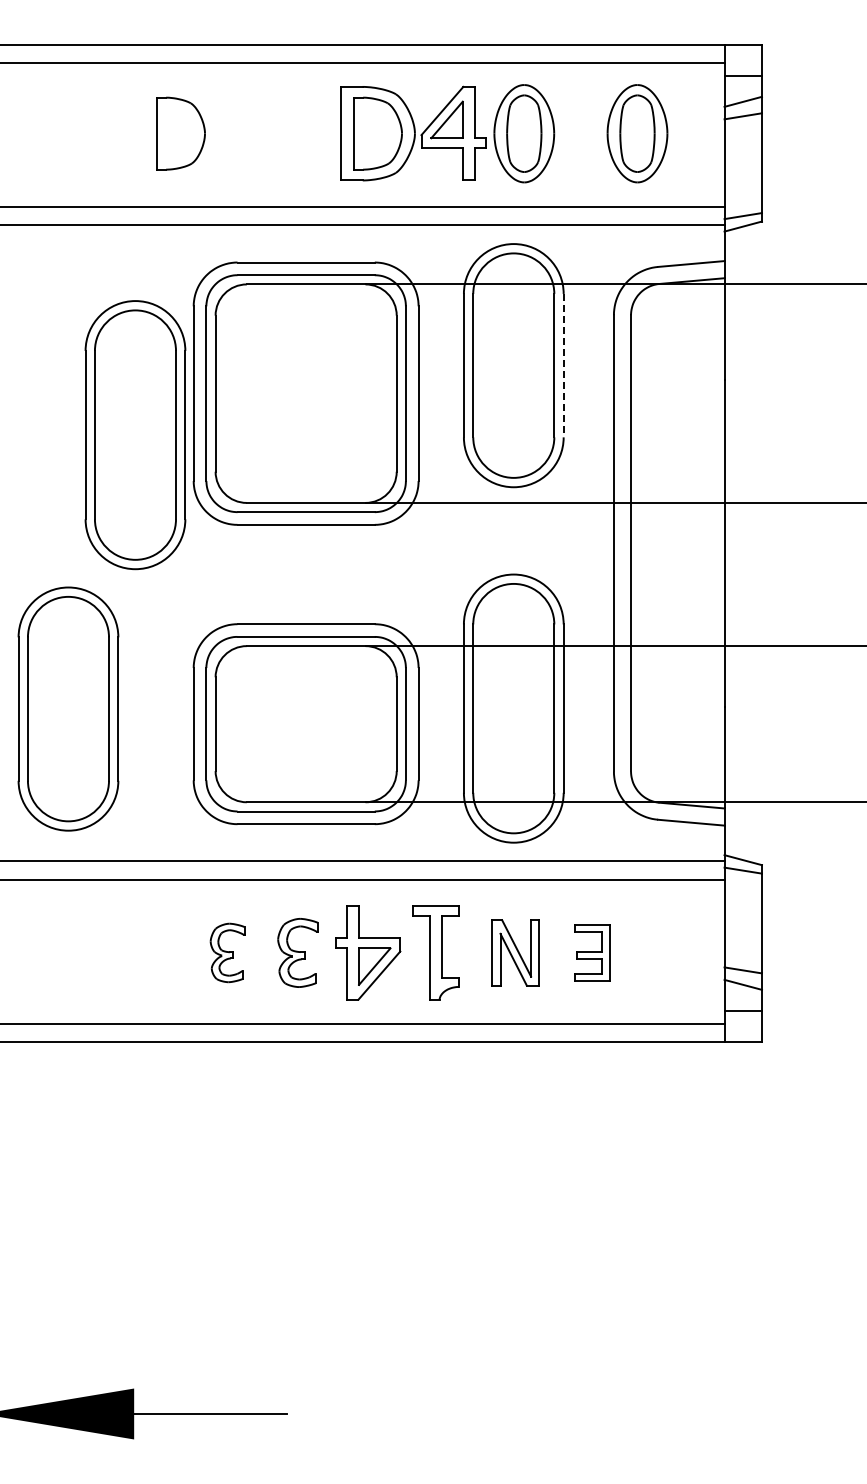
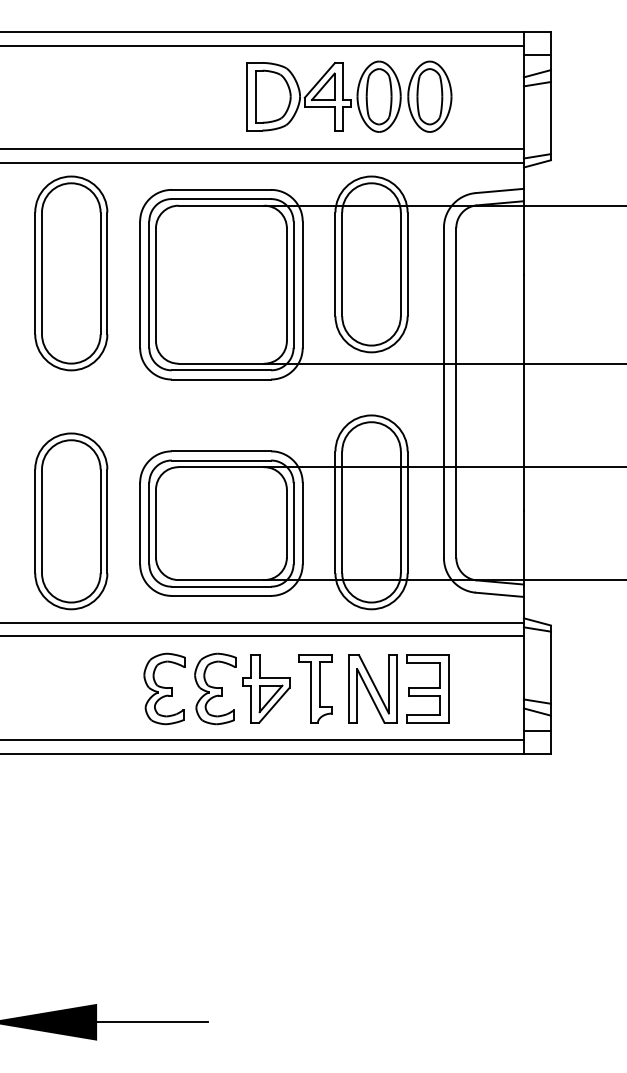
part: (180, 133) -> (130, 96), removed
part: (637, 133) -> (429, 96), moved
line: (563, 365) -> (407, 264), dashed -> solid
part: (135, 435) -> (71, 273), moved
part: (68, 708) -> (71, 520), moved
part: (227, 952) -> (164, 688), size x1.67
part: (297, 952) -> (215, 688), size x1.43
part: (515, 952) -> (372, 688), size x1.43
part: (592, 952) -> (428, 688), size x1.67

